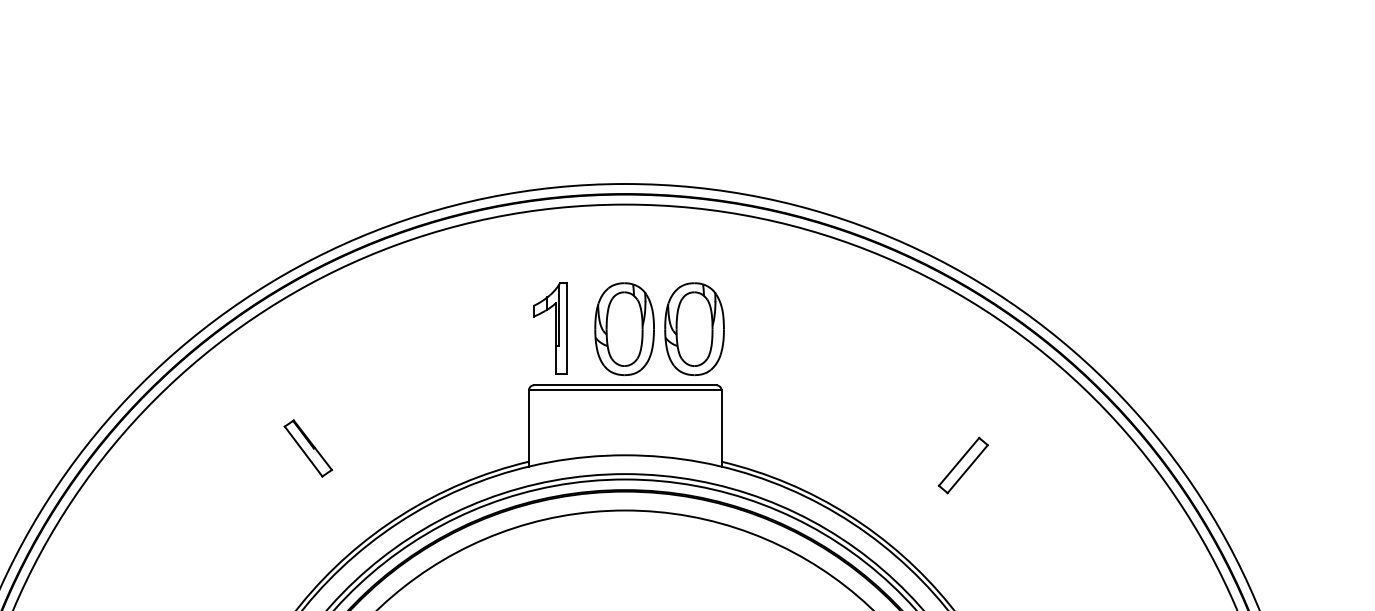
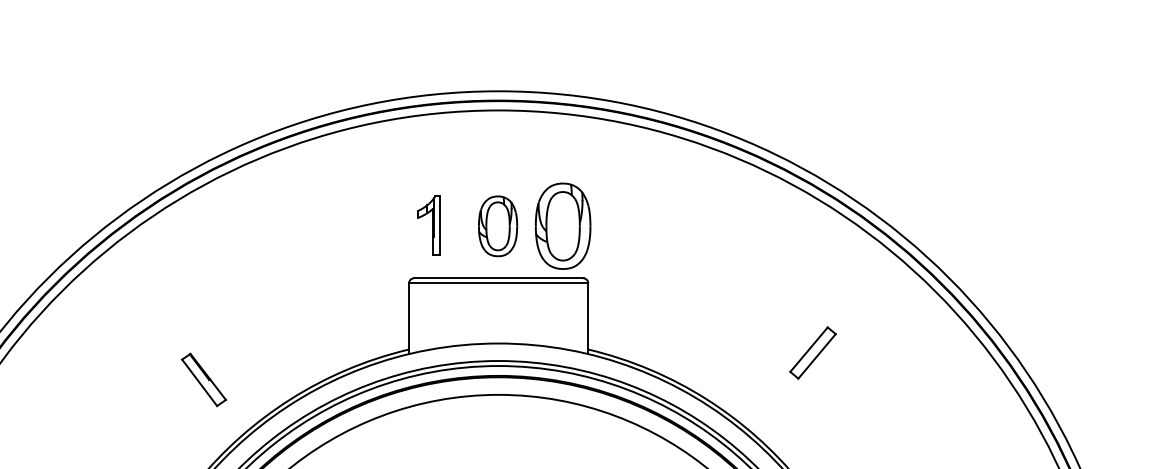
part: (550, 328) -> (429, 225), size x0.7
part: (624, 329) -> (497, 226), size x0.7
part: (308, 448) -> (204, 379), moved

